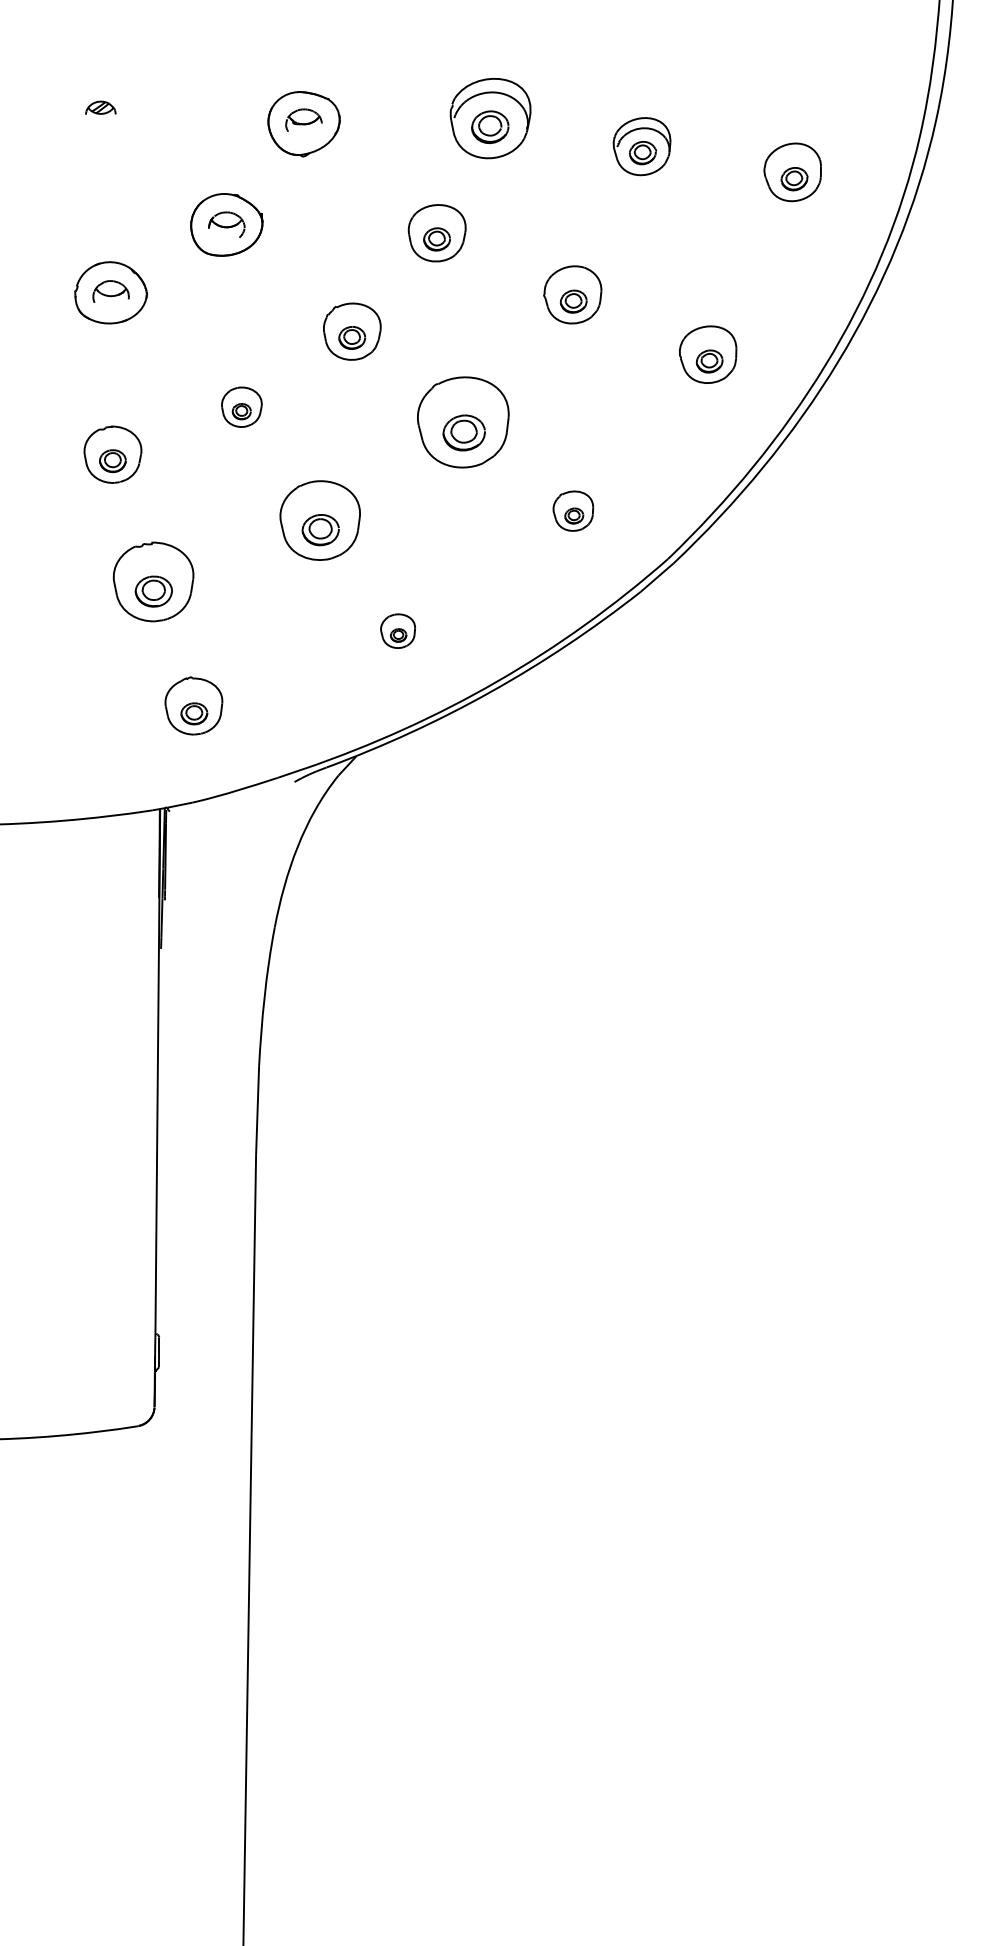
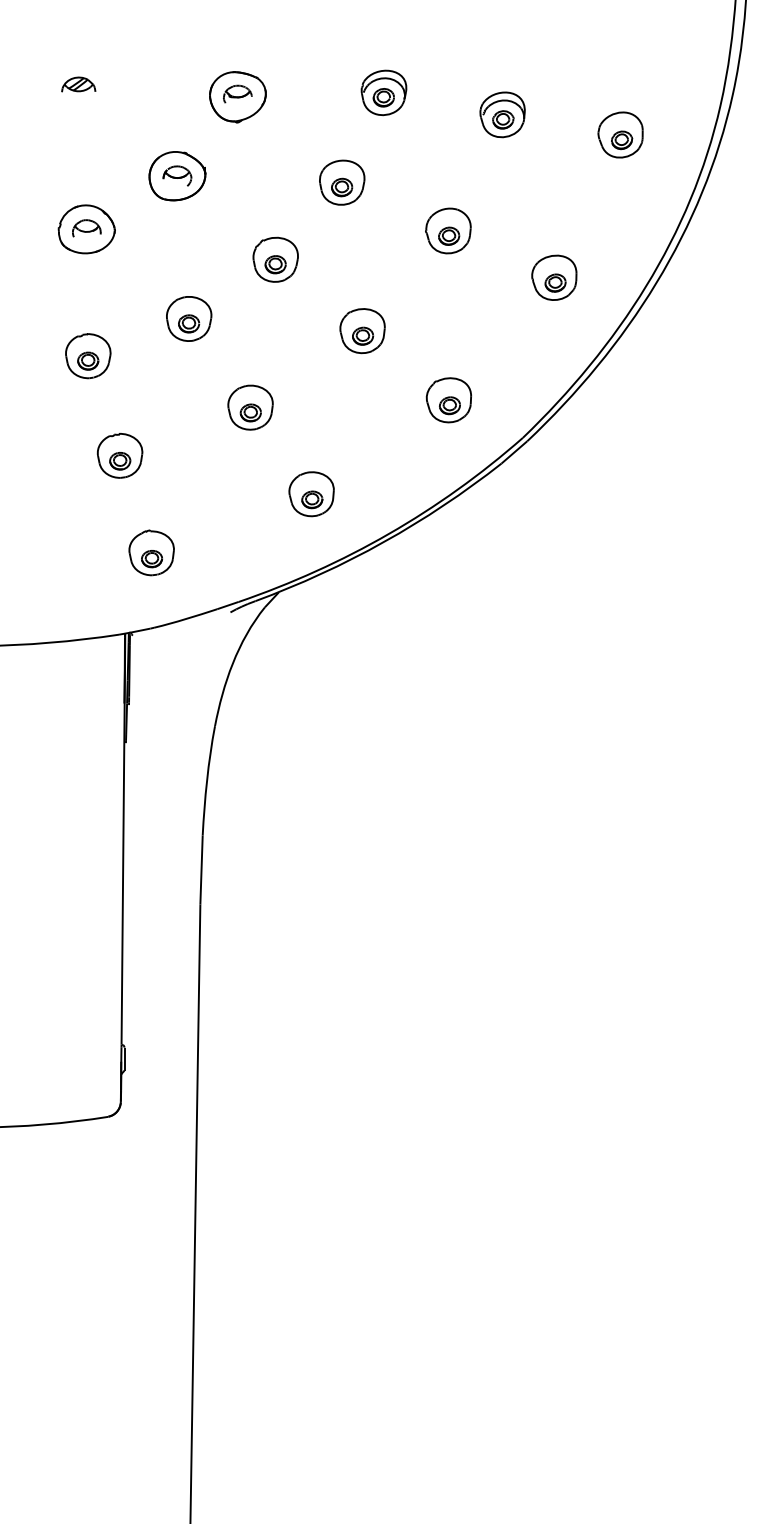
part: (100, 107) -> (78, 84), size x1.43
part: (489, 118) -> (383, 92), size x0.71
part: (242, 406) -> (189, 318), size x1.43
part: (463, 423) -> (362, 331), size x0.62
part: (572, 511) -> (448, 400), size x1.43
part: (320, 520) -> (250, 407), size x0.71
part: (152, 581) -> (119, 455), size x0.71
part: (398, 631) -> (311, 494), size x1.67

